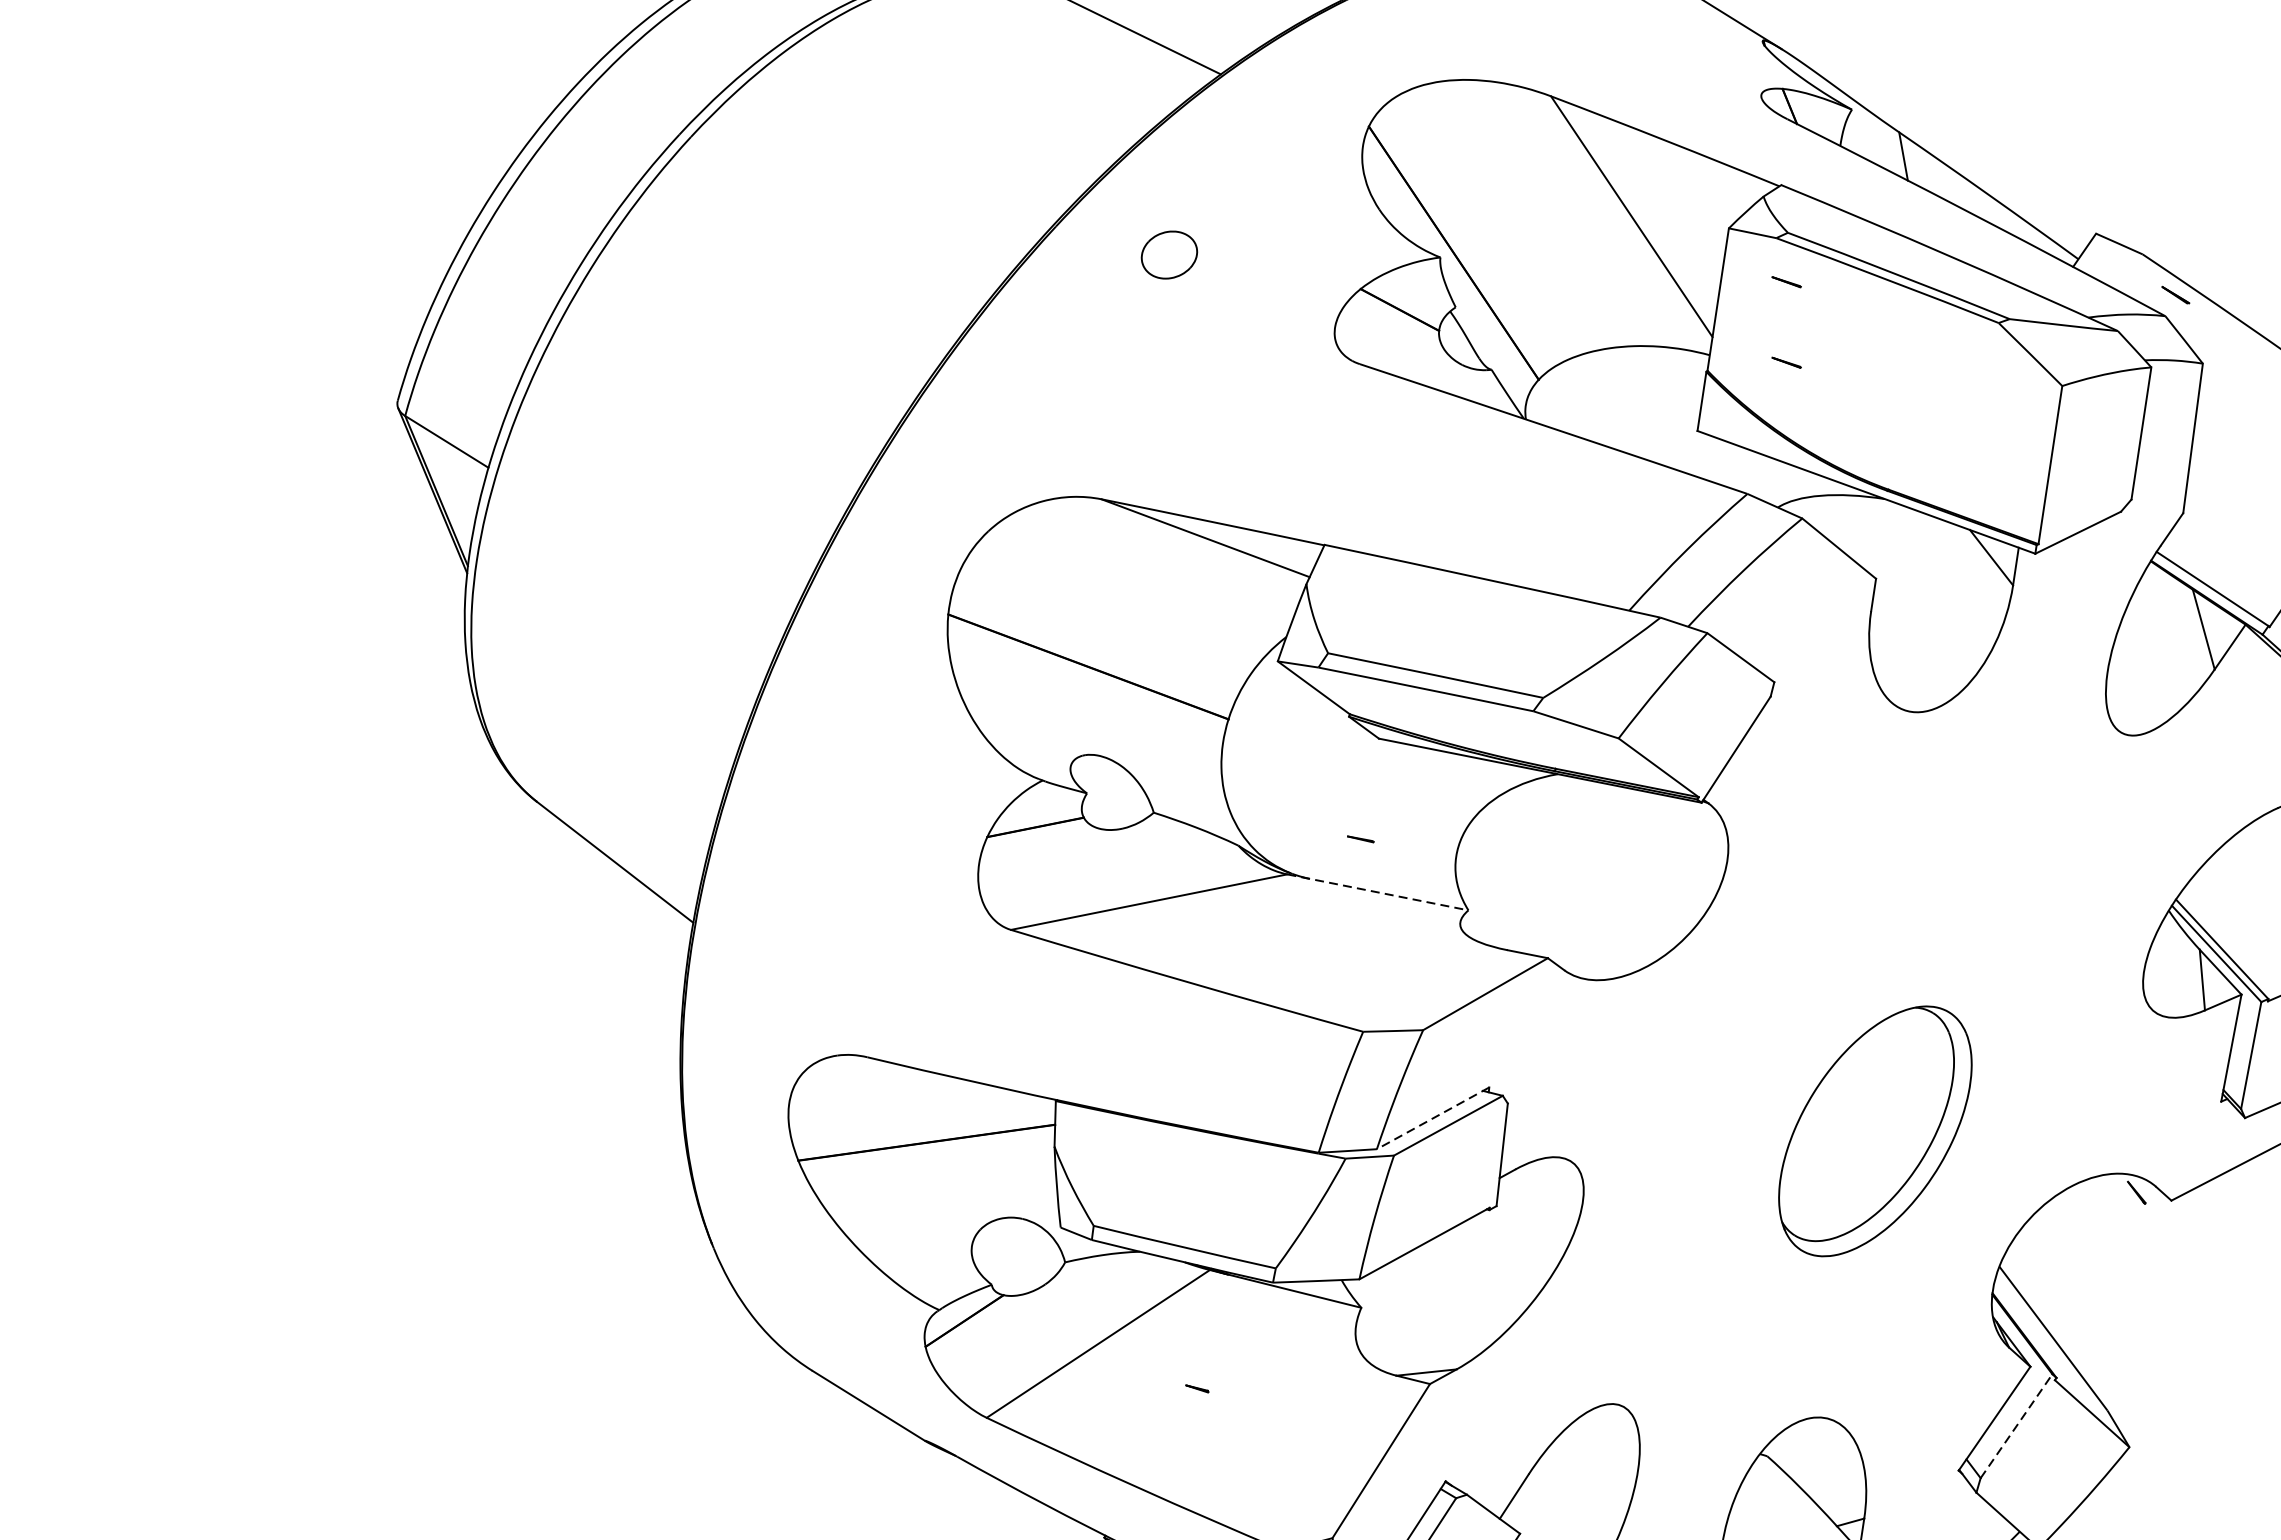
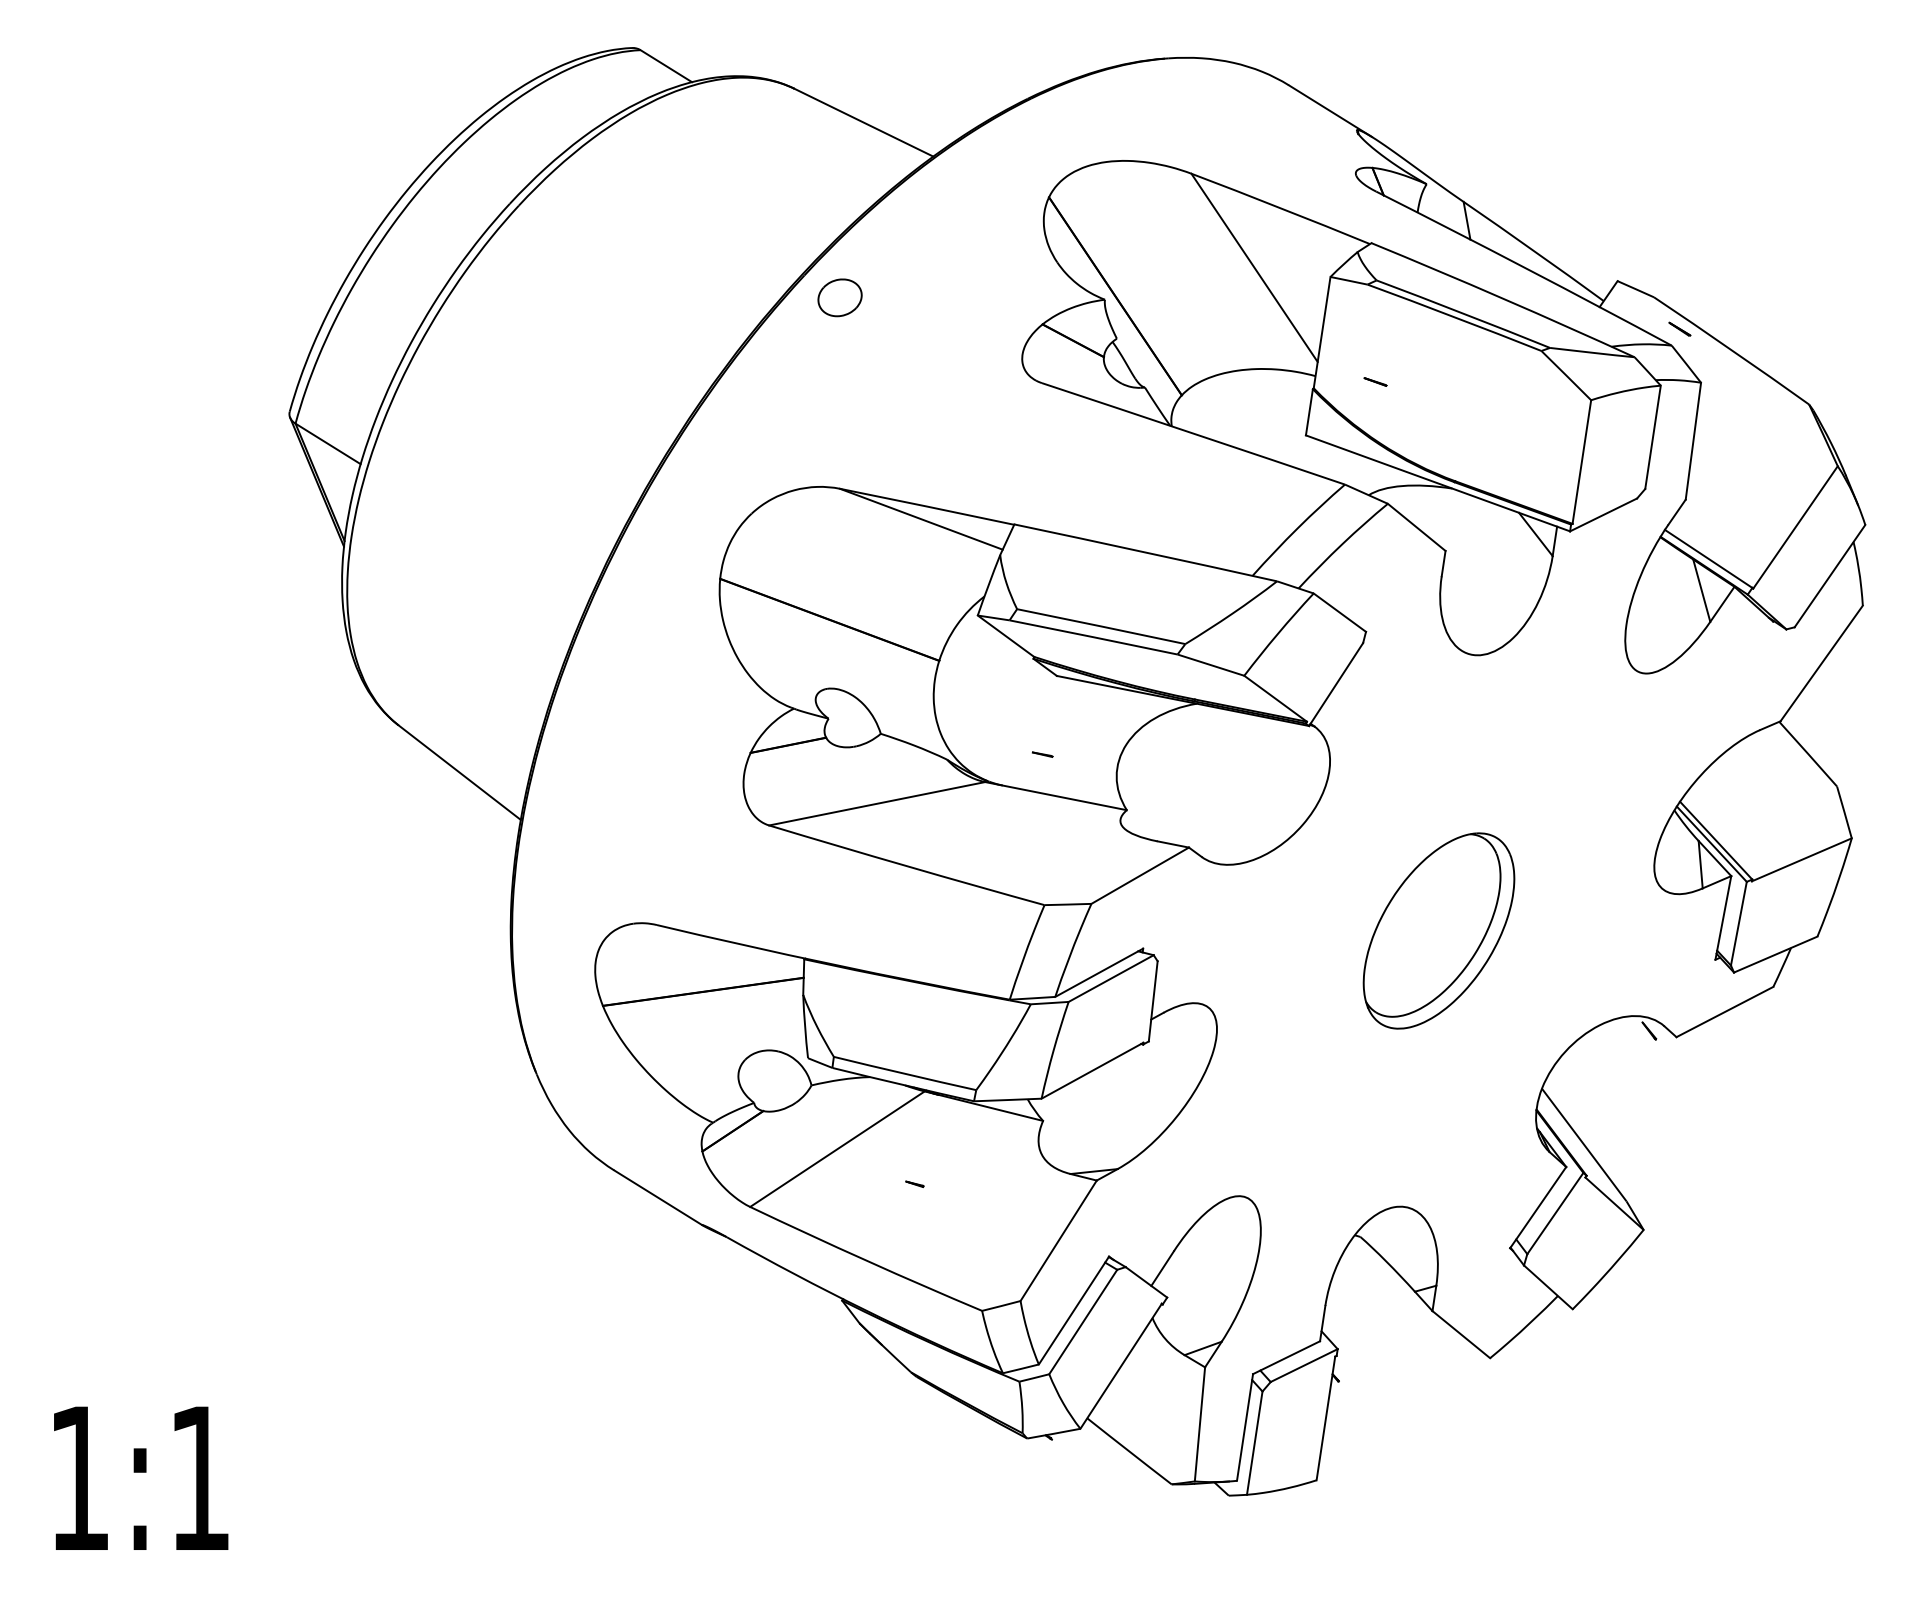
part: (1168, 254) -> (839, 297), moved
line: (1786, 281) -> (1375, 318), removed
line: (1378, 892) -> (1056, 796), dashed -> solid
line: (1432, 1119) -> (1098, 973), dashed -> solid
part: (1874, 1130) -> (1438, 930), moved
line: (2016, 1426) -> (1555, 1213), dashed -> solid

